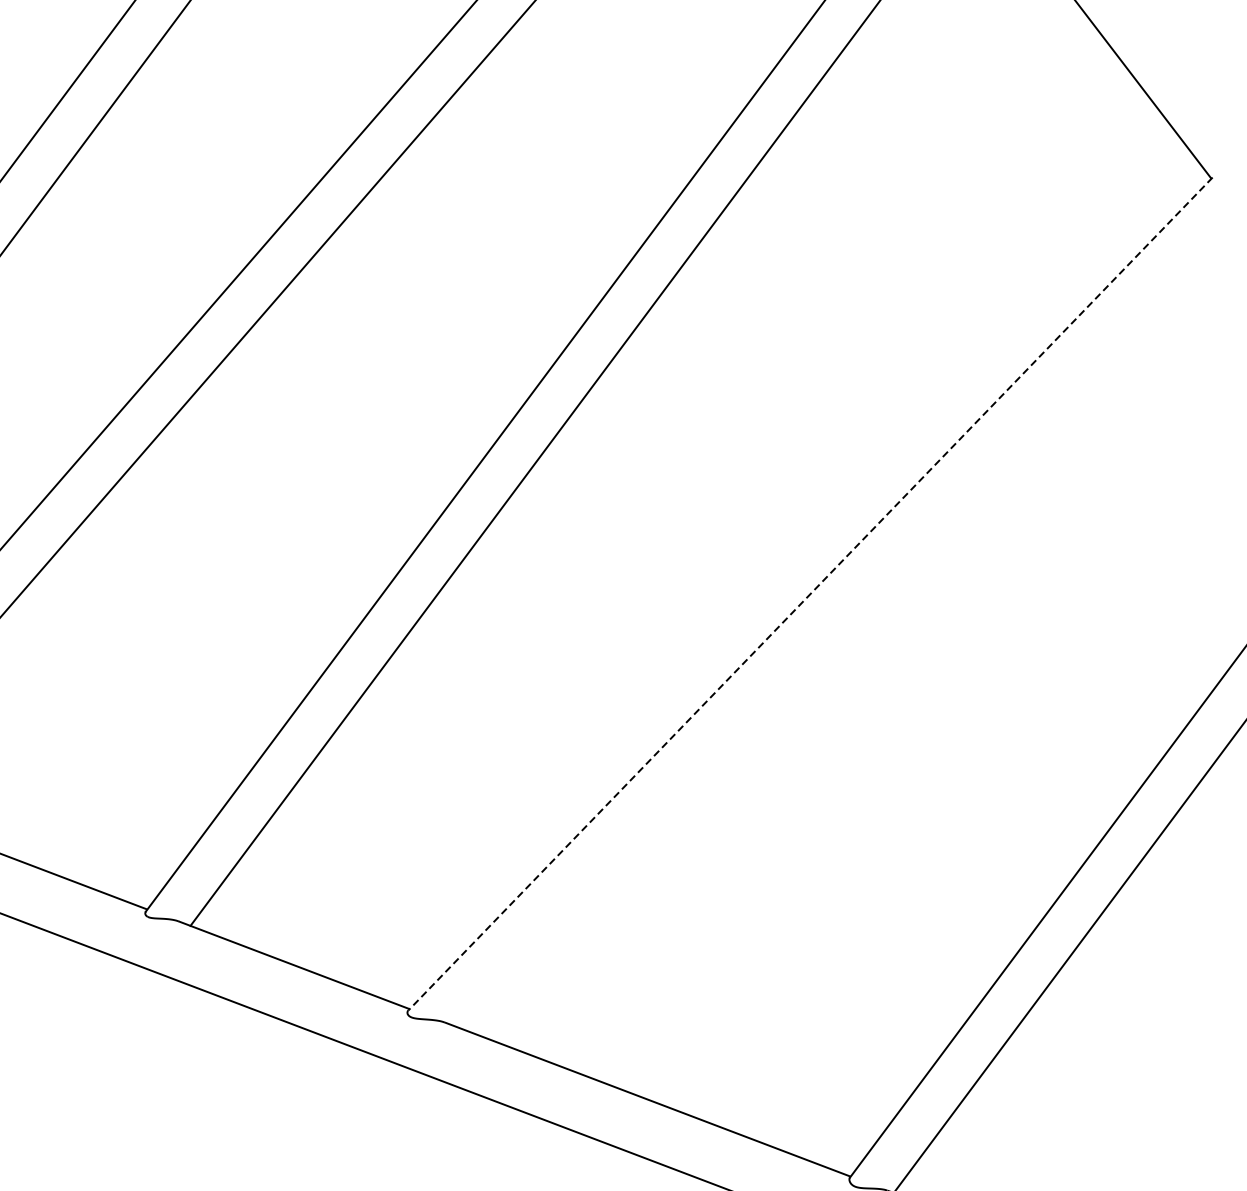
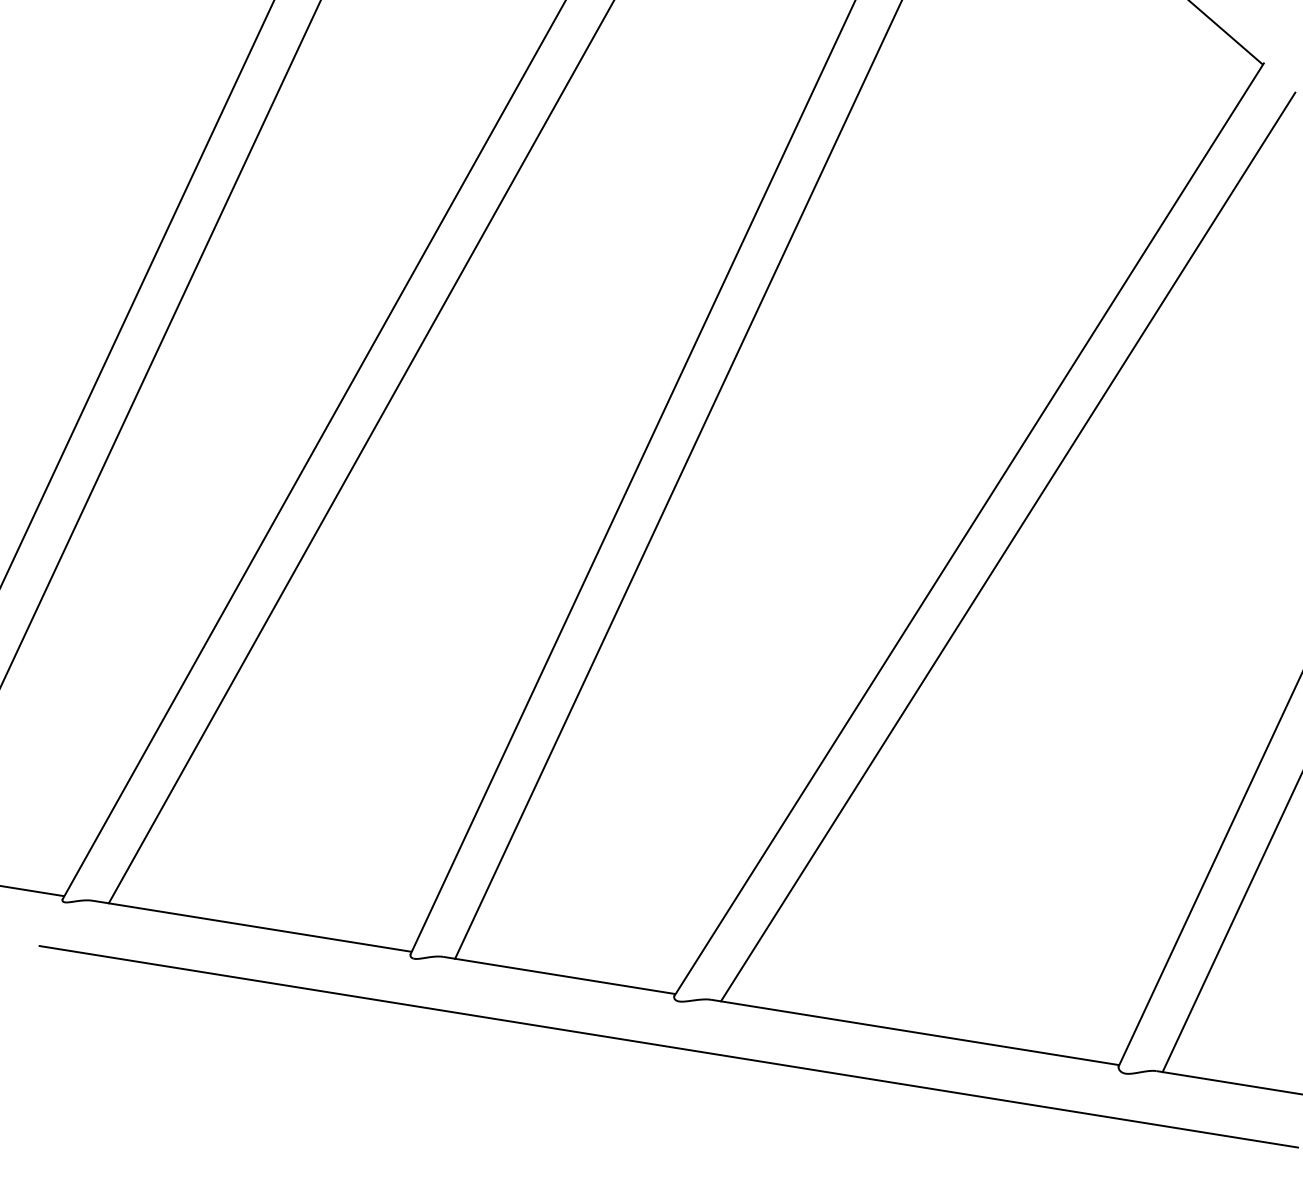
line: (810, 594) -> (969, 529), dashed -> solid
line: (846, 619) -> (1007, 546), added

